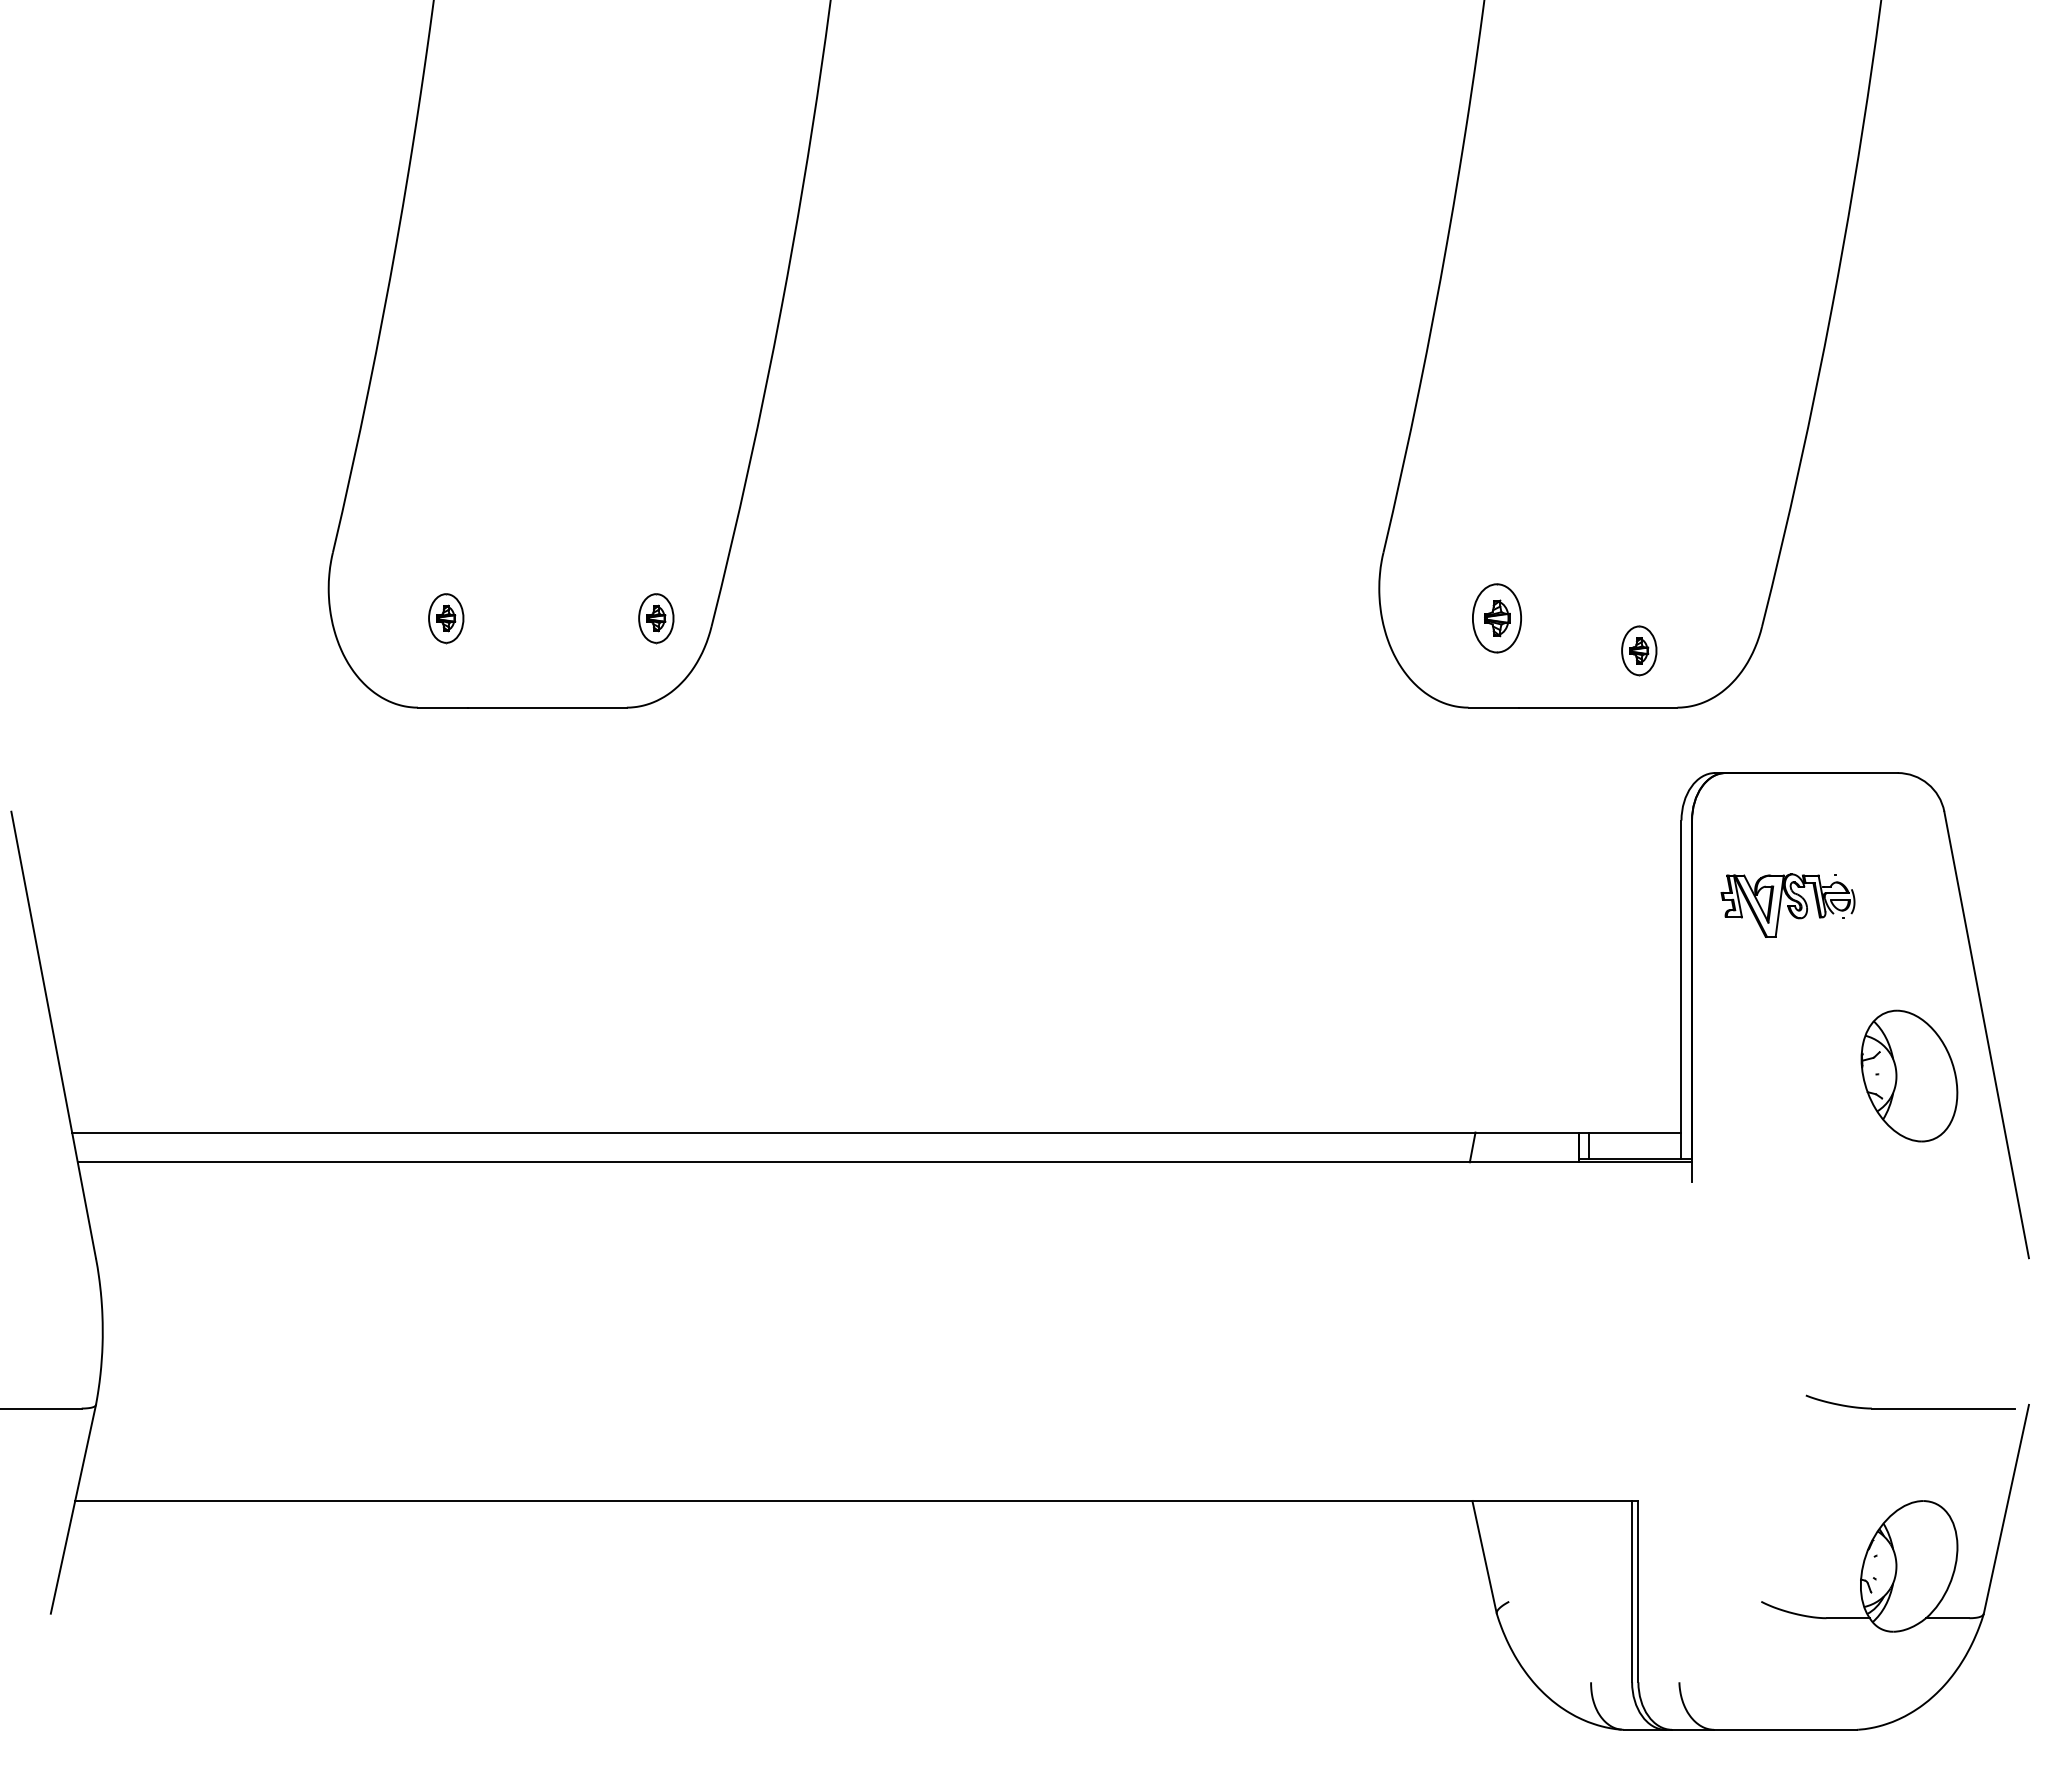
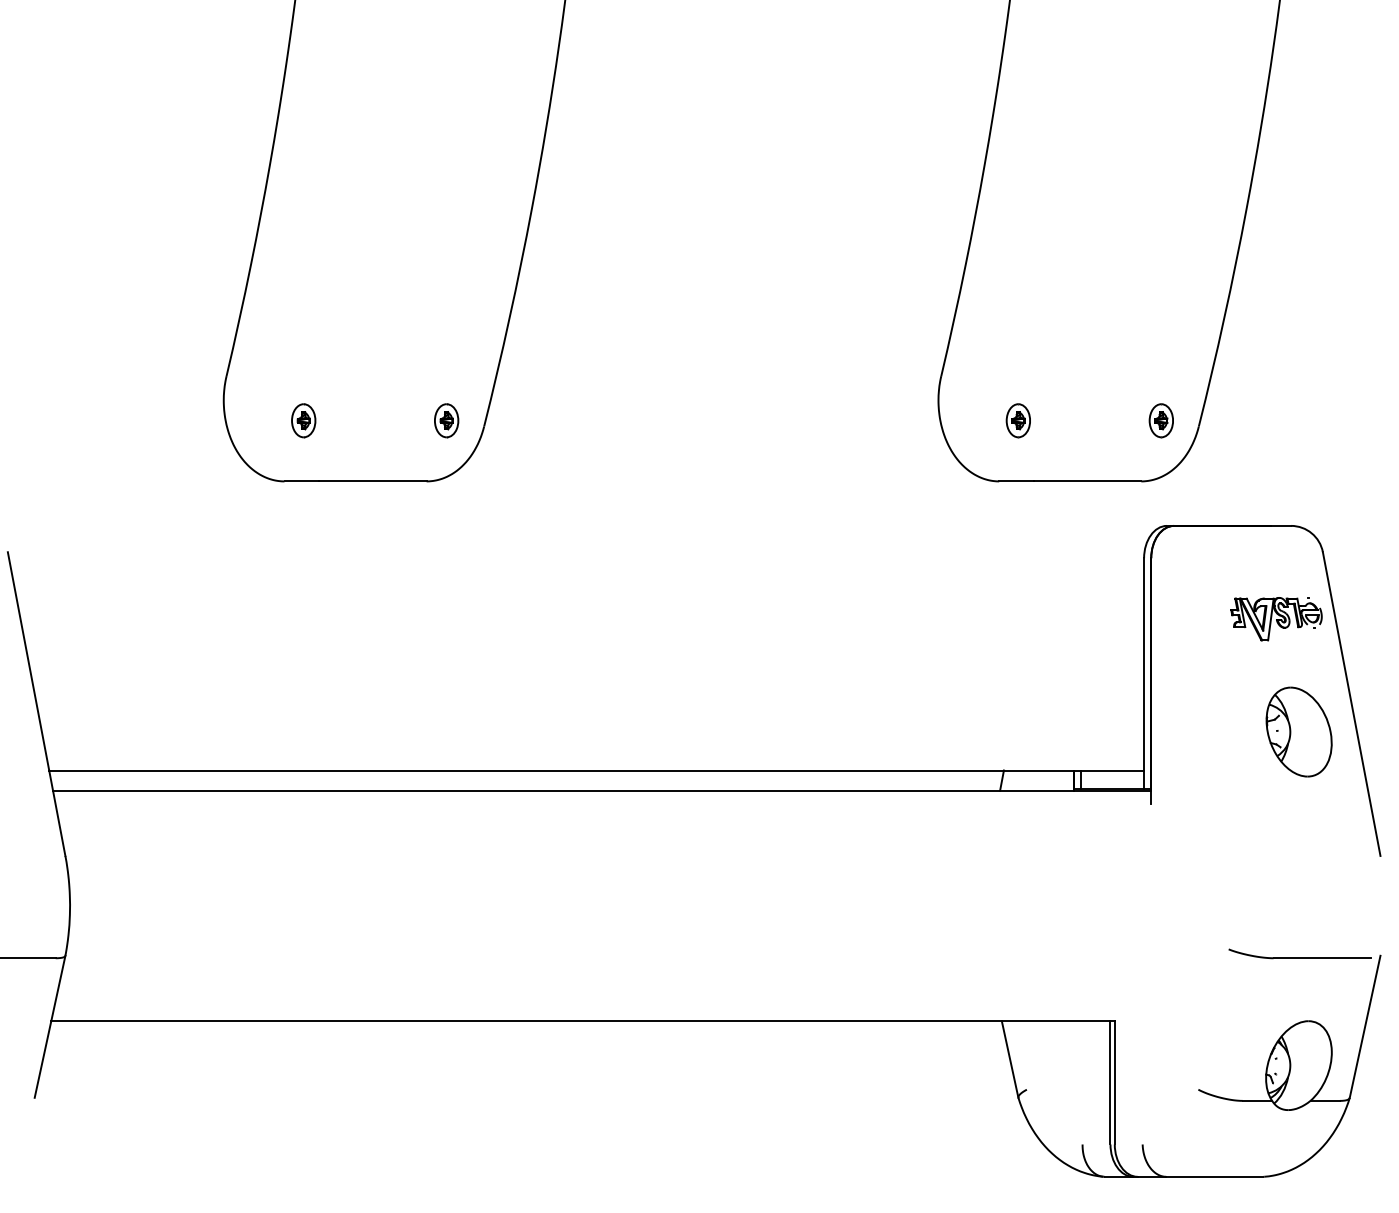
part: (1495, 618) -> (1017, 420), size x0.71
part: (1638, 650) -> (1160, 420), moved
part: (1787, 906) -> (1276, 619), moved

